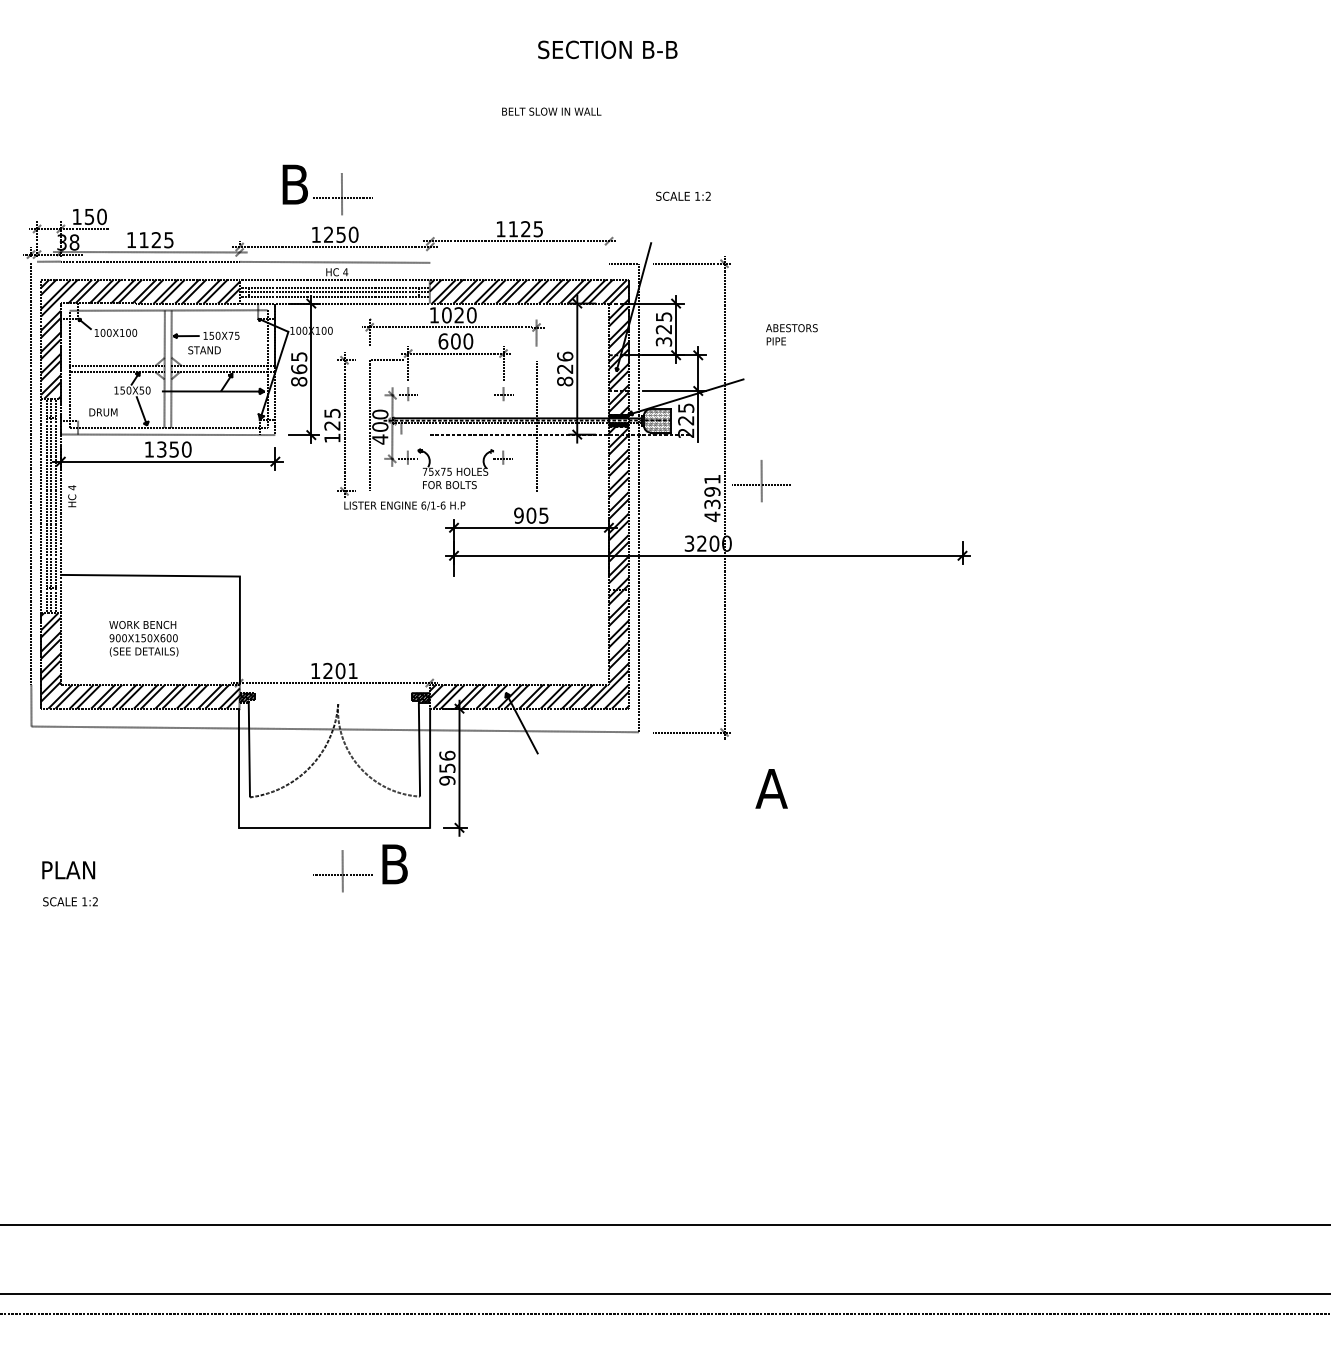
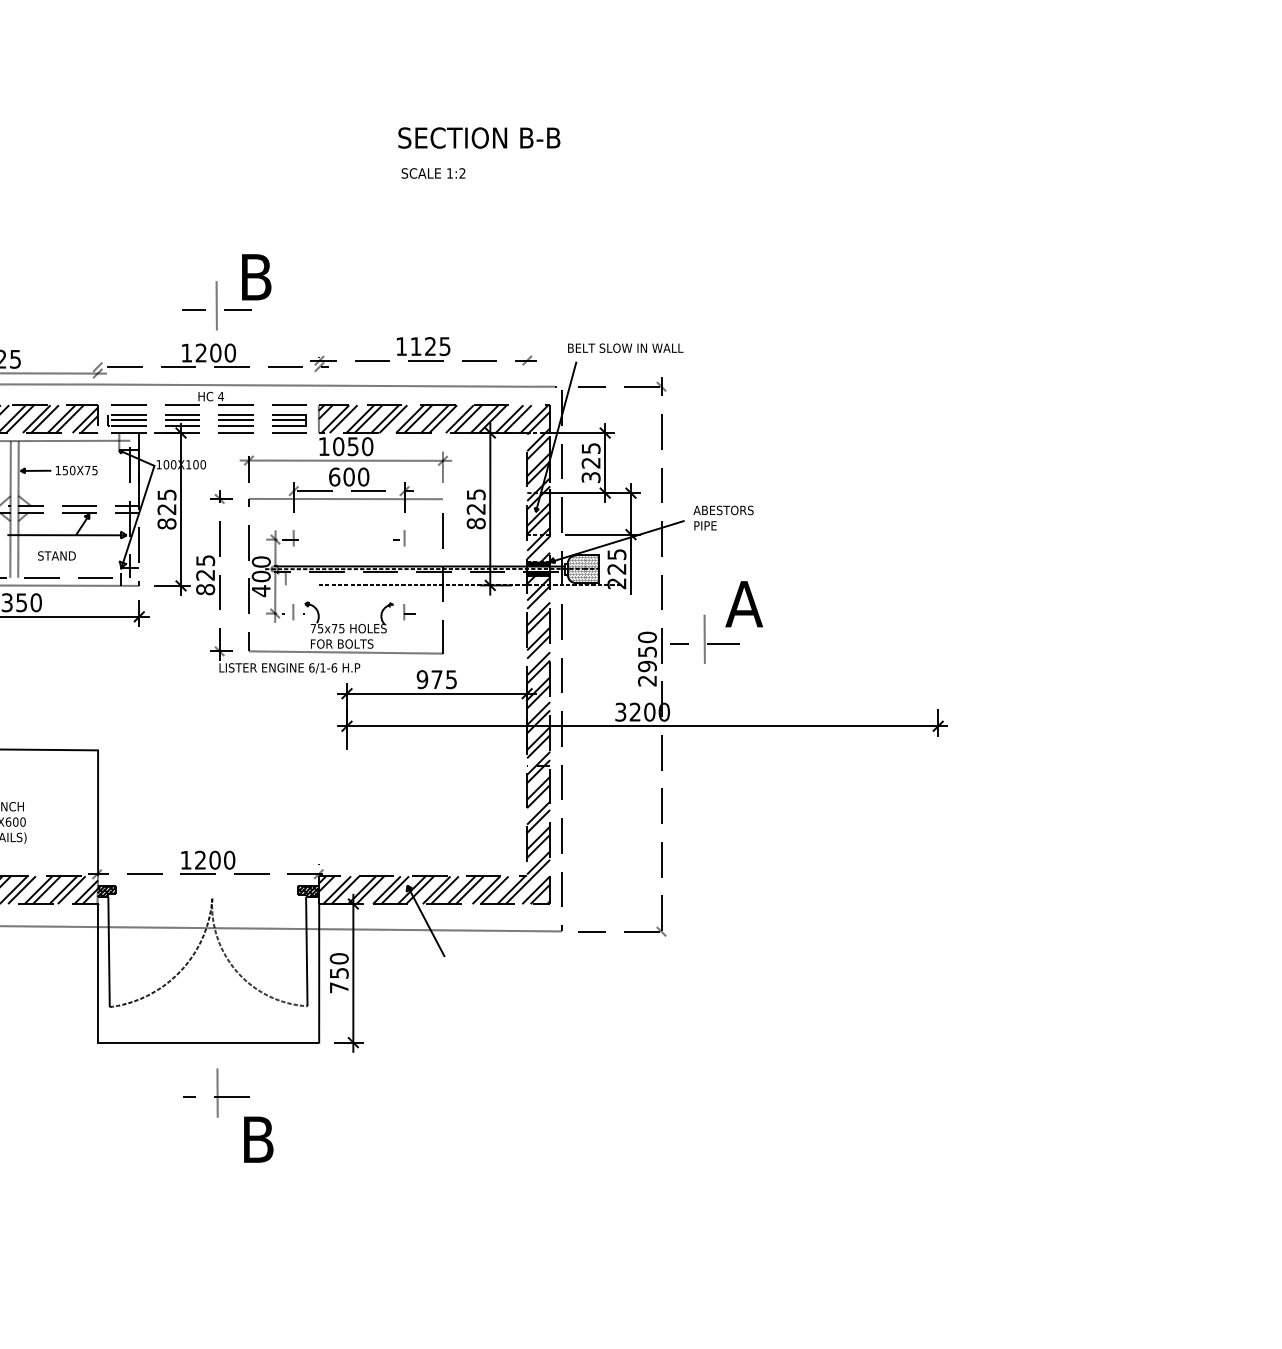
text: (607, 49) -> (478, 137), moved
text: (551, 111) -> (625, 348), moved
text: (294, 184) -> (255, 277), moved
text: (683, 195) -> (433, 172), moved
text: (341, 234) -> (216, 352), 1250 -> 1200
line: (519, 262) -> (423, 385), added
text: (458, 315) -> (352, 446), 1020 -> 1050
text: (791, 334) -> (723, 517), moved
text: (204, 350) -> (56, 556), moved
text: (565, 356) -> (476, 494), 826 -> 825
line: (470, 360) -> (366, 499), added
text: (299, 369) -> (167, 509), 865 -> 825
text: (332, 438) -> (205, 589), 125 -> 825
line: (452, 492) -> (345, 652), added
text: (712, 498) -> (647, 659), 4391 -> 2950
text: (531, 515) -> (437, 679), 905 -> 975
text: (352, 670) -> (228, 859), 1201 -> 1200
text: (447, 767) -> (339, 972), 956 -> 750
text: (771, 788) -> (744, 603), moved
text: (394, 864) -> (258, 1139), moved

